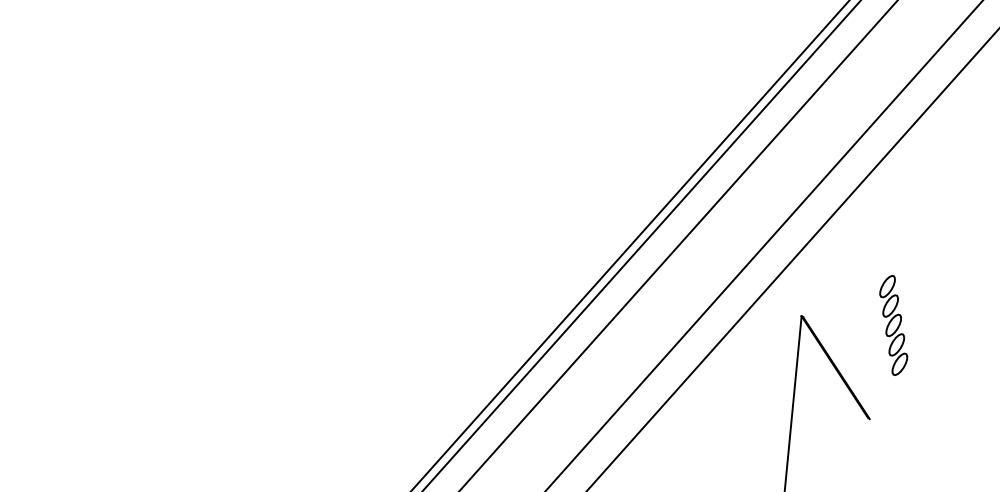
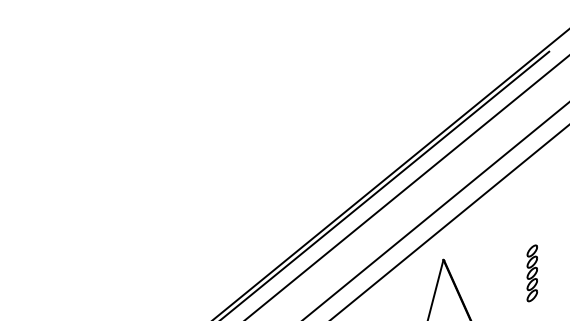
part: (892, 325) -> (531, 273), moved

